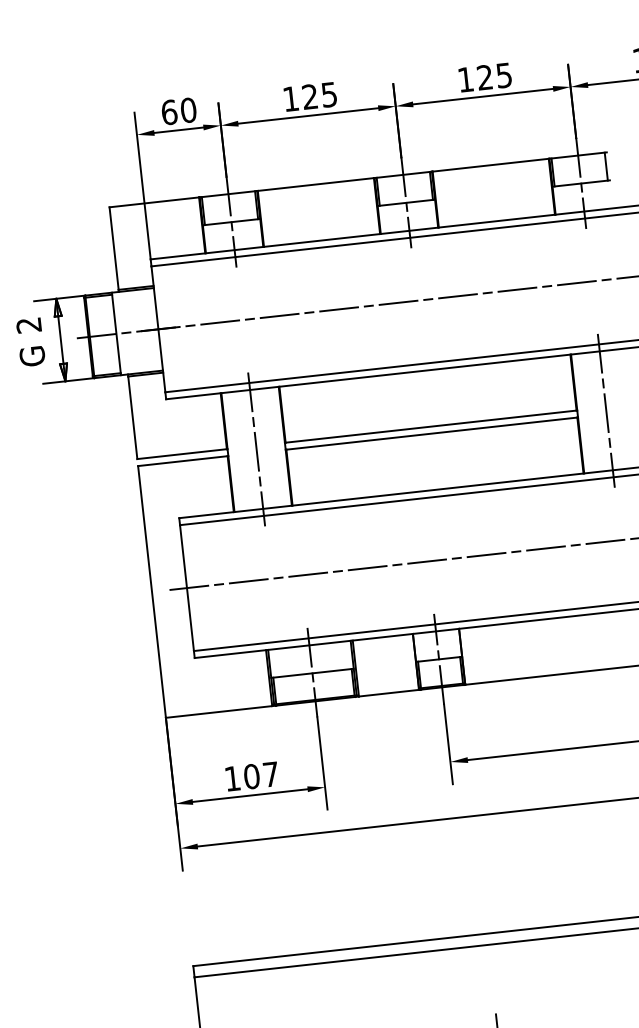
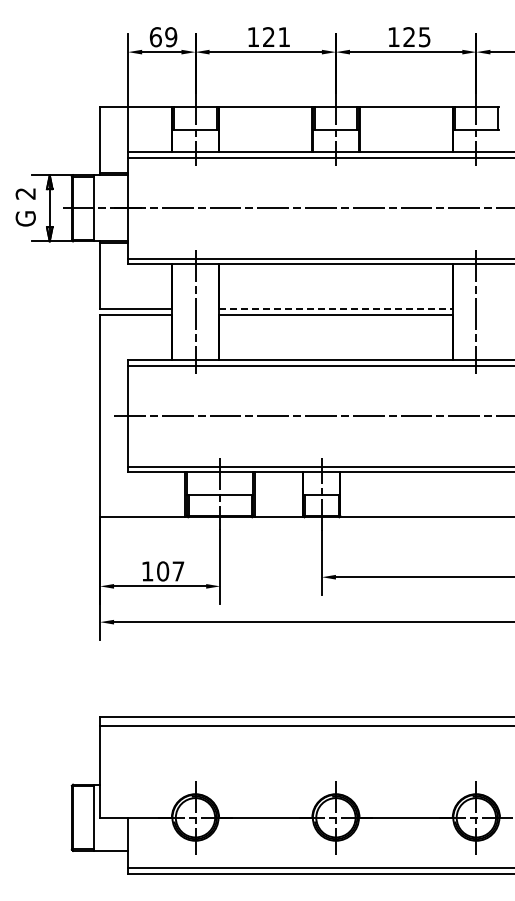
text: (328, 95) -> (283, 37), 125 -> 121
text: (188, 110) -> (171, 37), 60 -> 69
line: (430, 426) -> (335, 309), solid -> dashed

